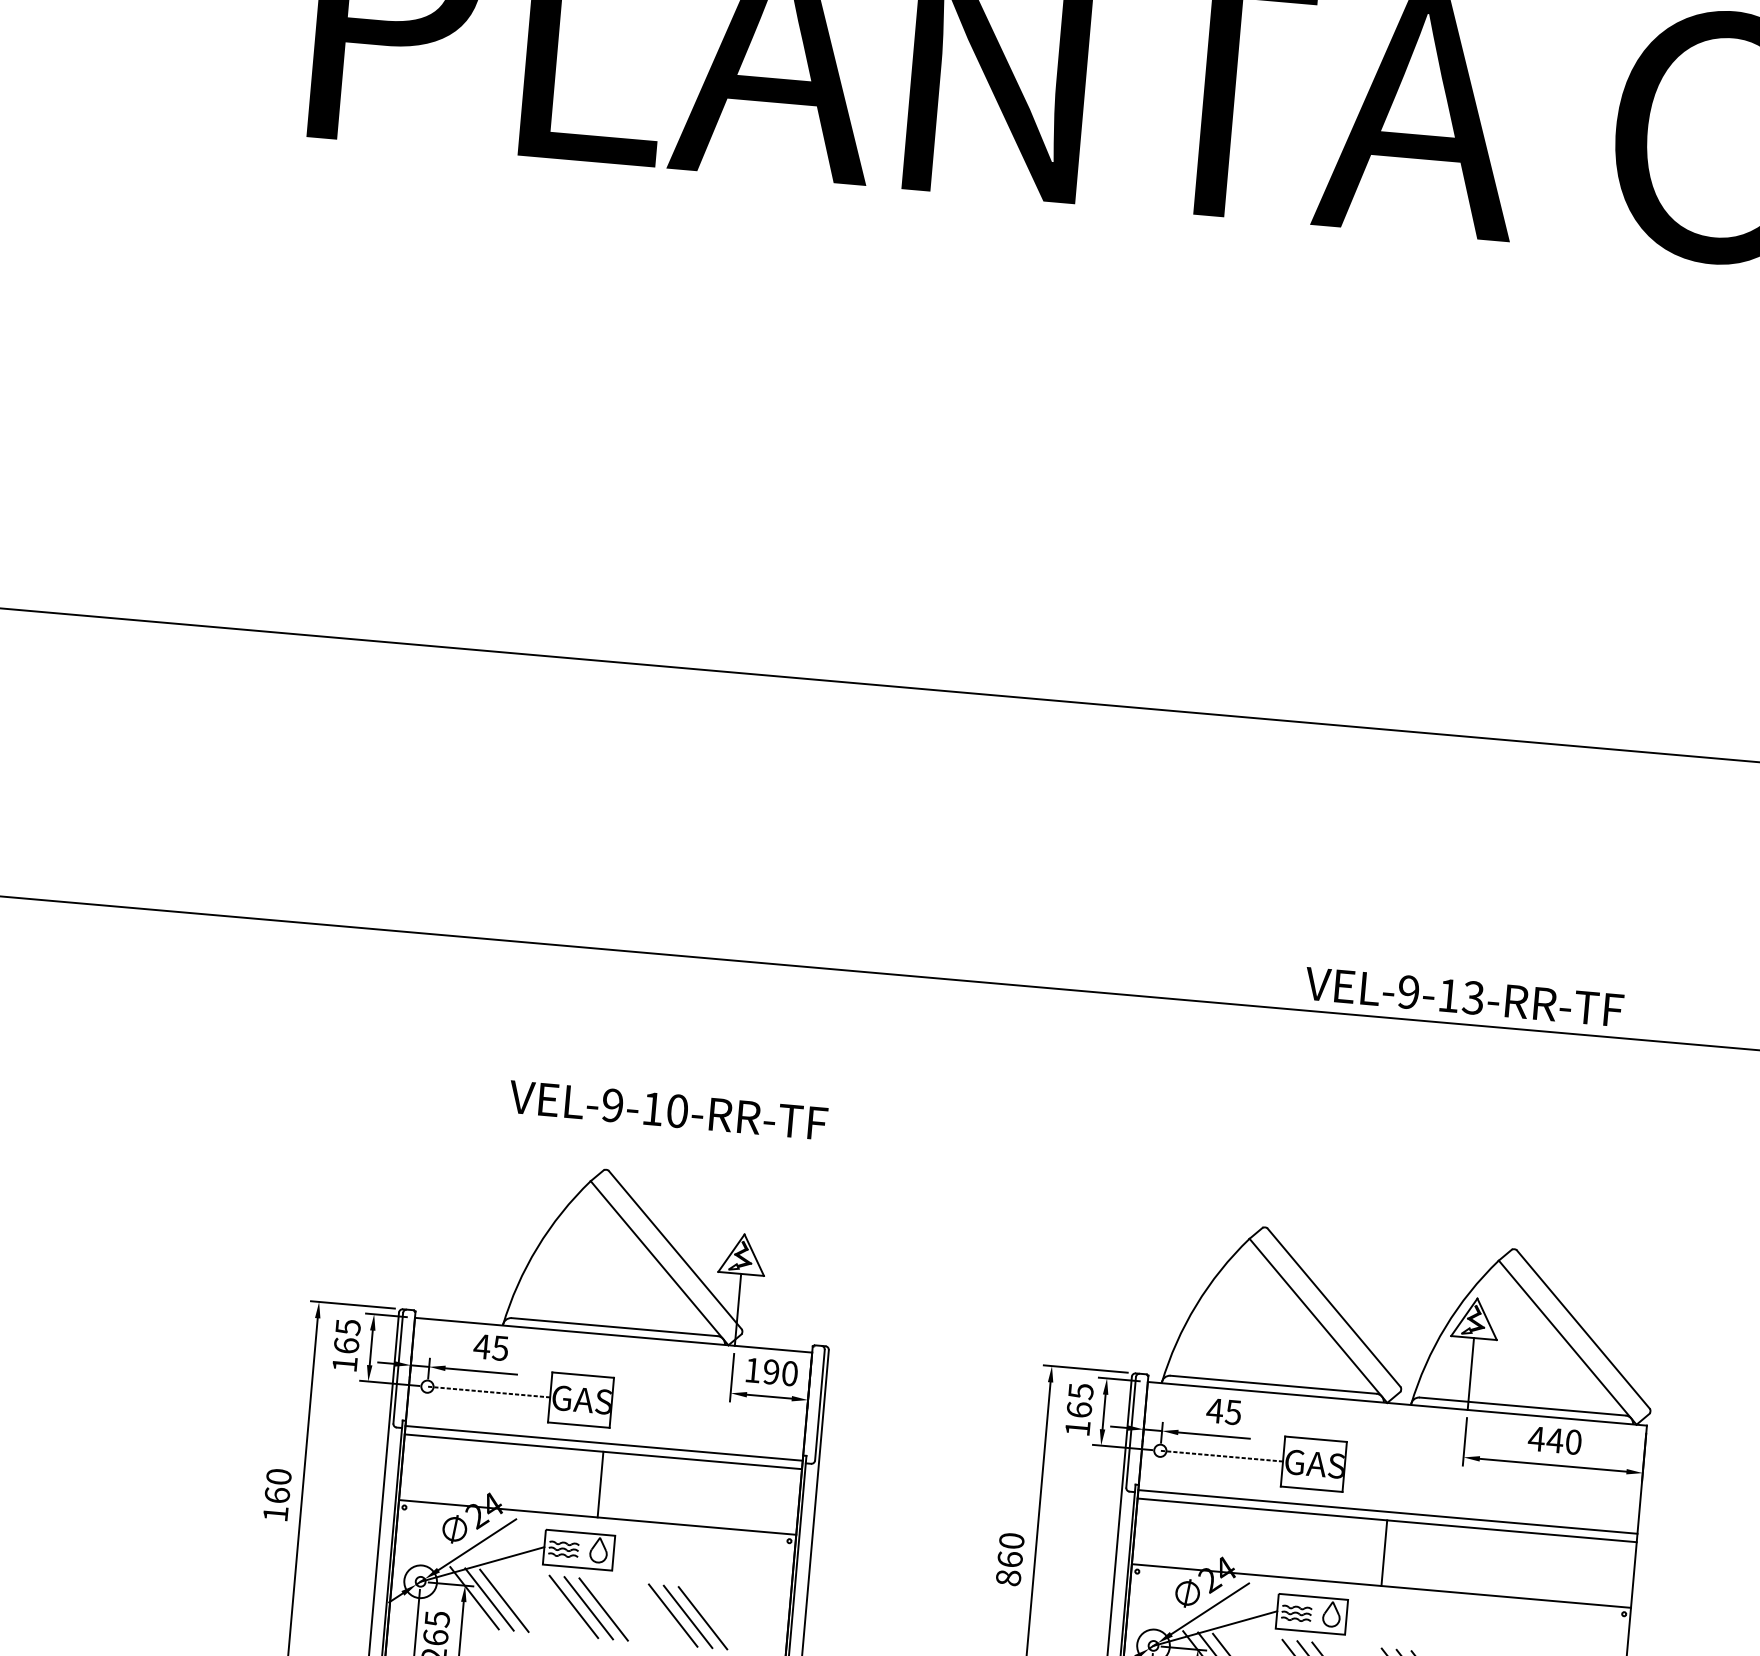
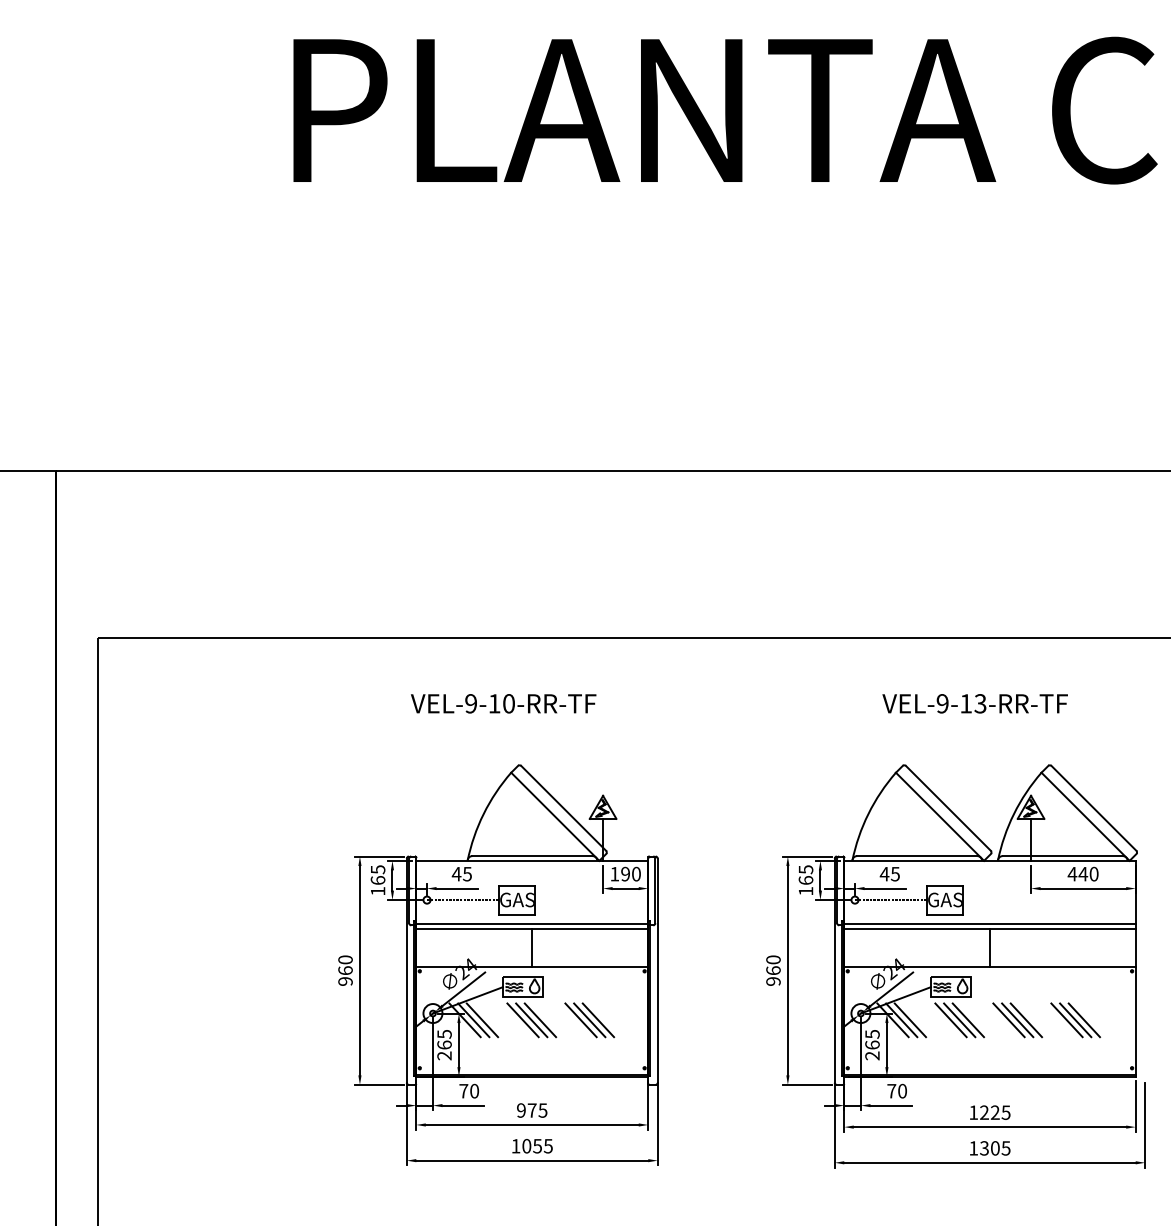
text: (1463, 996) -> (974, 703), moved
text: (668, 1109) -> (503, 703), moved
text: (275, 1513) -> (345, 981), 160 -> 960
text: (1008, 1577) -> (773, 981), 860 -> 960

